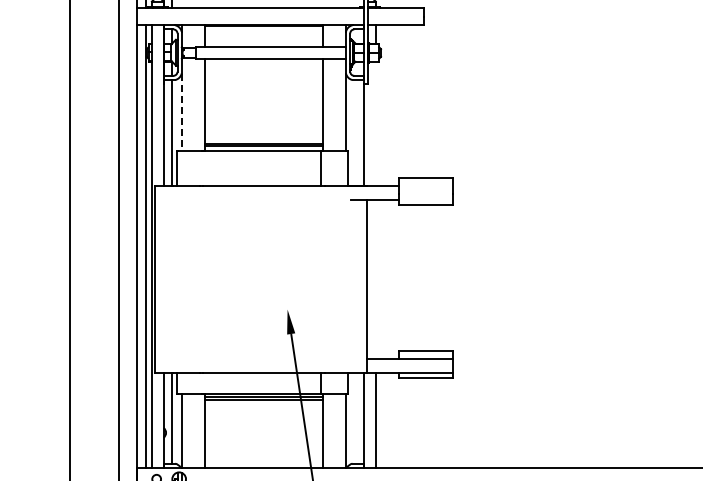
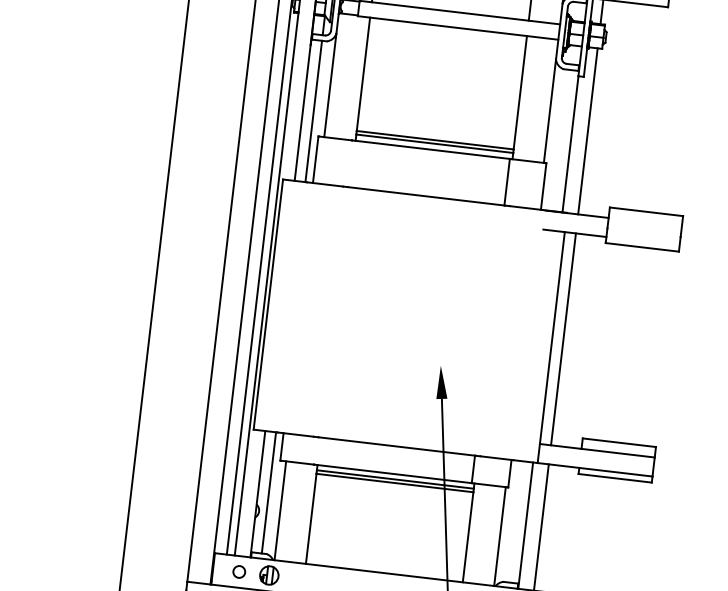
line: (181, 112) -> (330, 85), dashed -> solid
line: (375, 123) -> (587, 130), added
line: (375, 279) -> (563, 339), added

